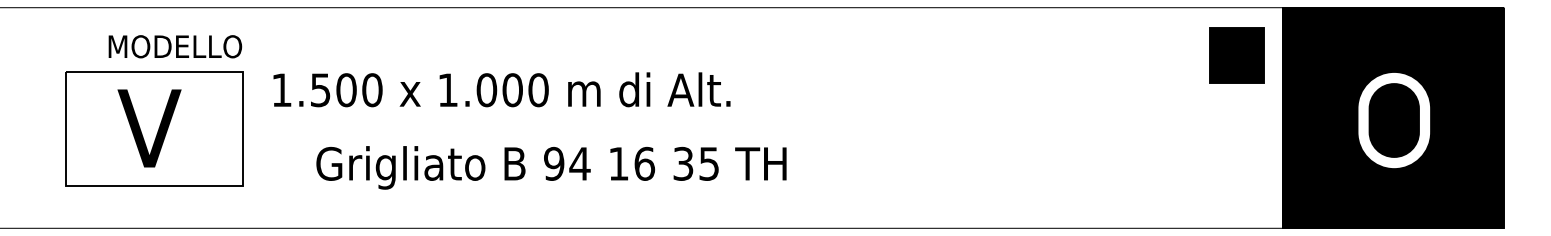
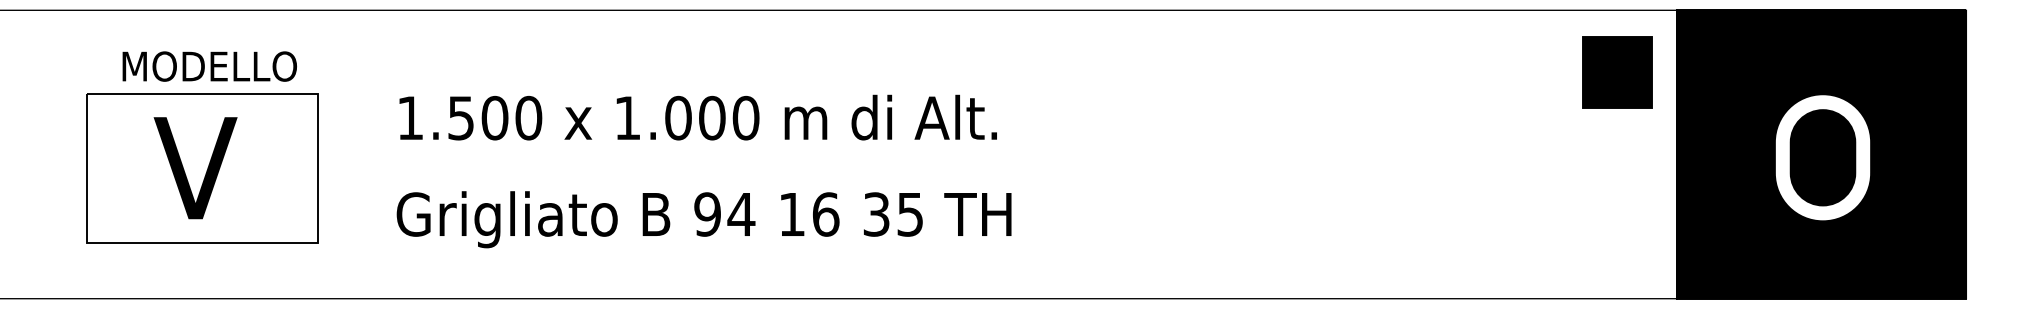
text: (175, 46) -> (209, 66), moved
text: (501, 89) -> (697, 117), moved
text: (551, 167) -> (704, 219), moved

